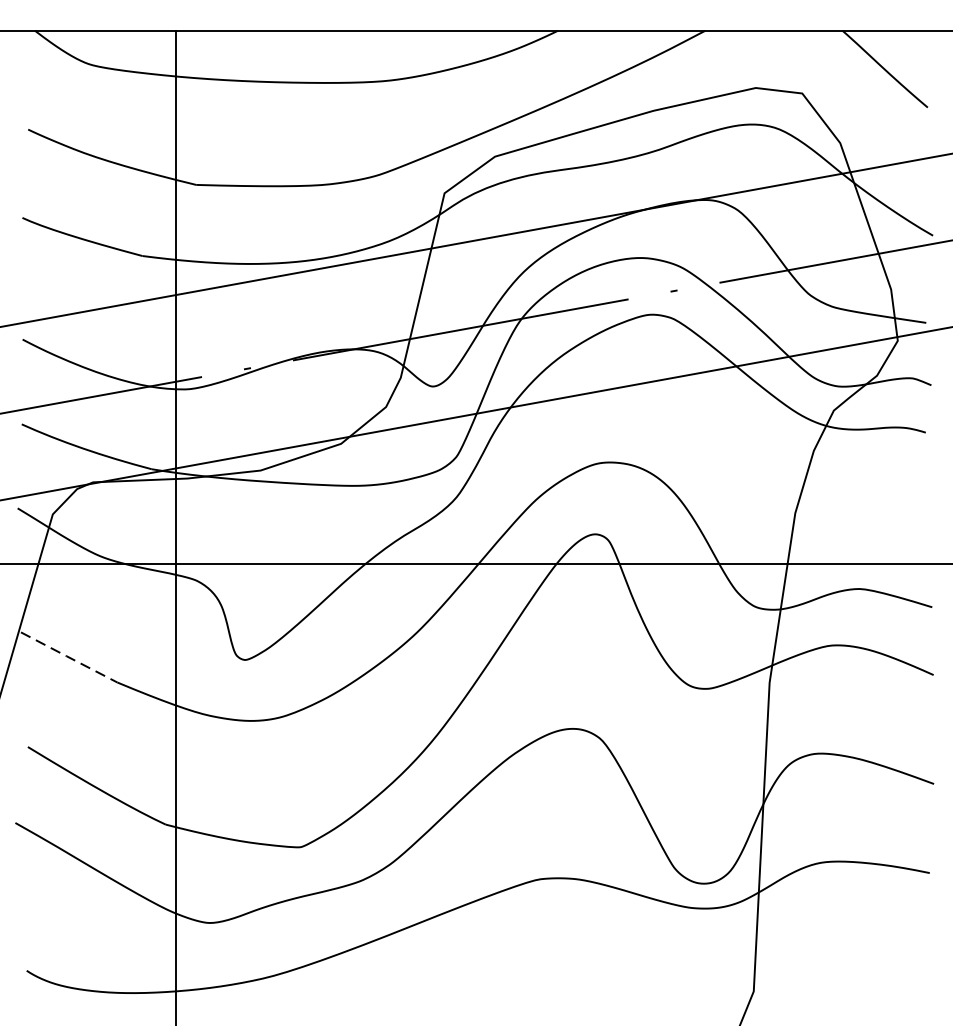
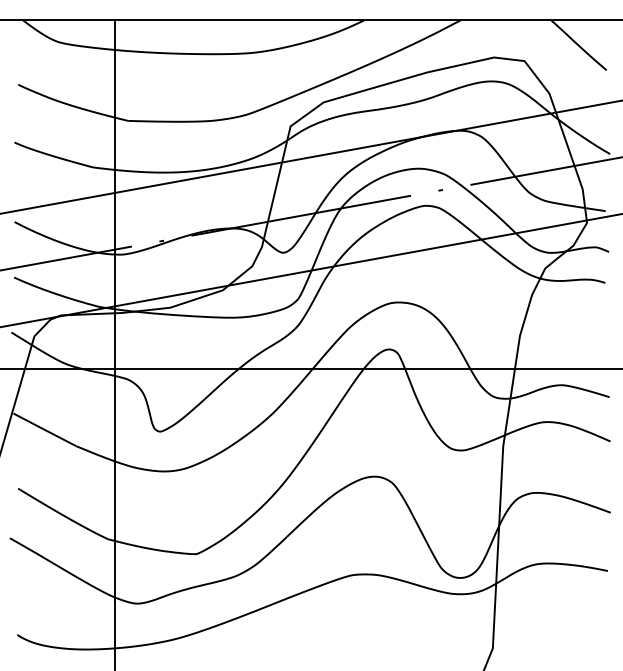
line: (69, 658) -> (45, 430), dashed -> solid

